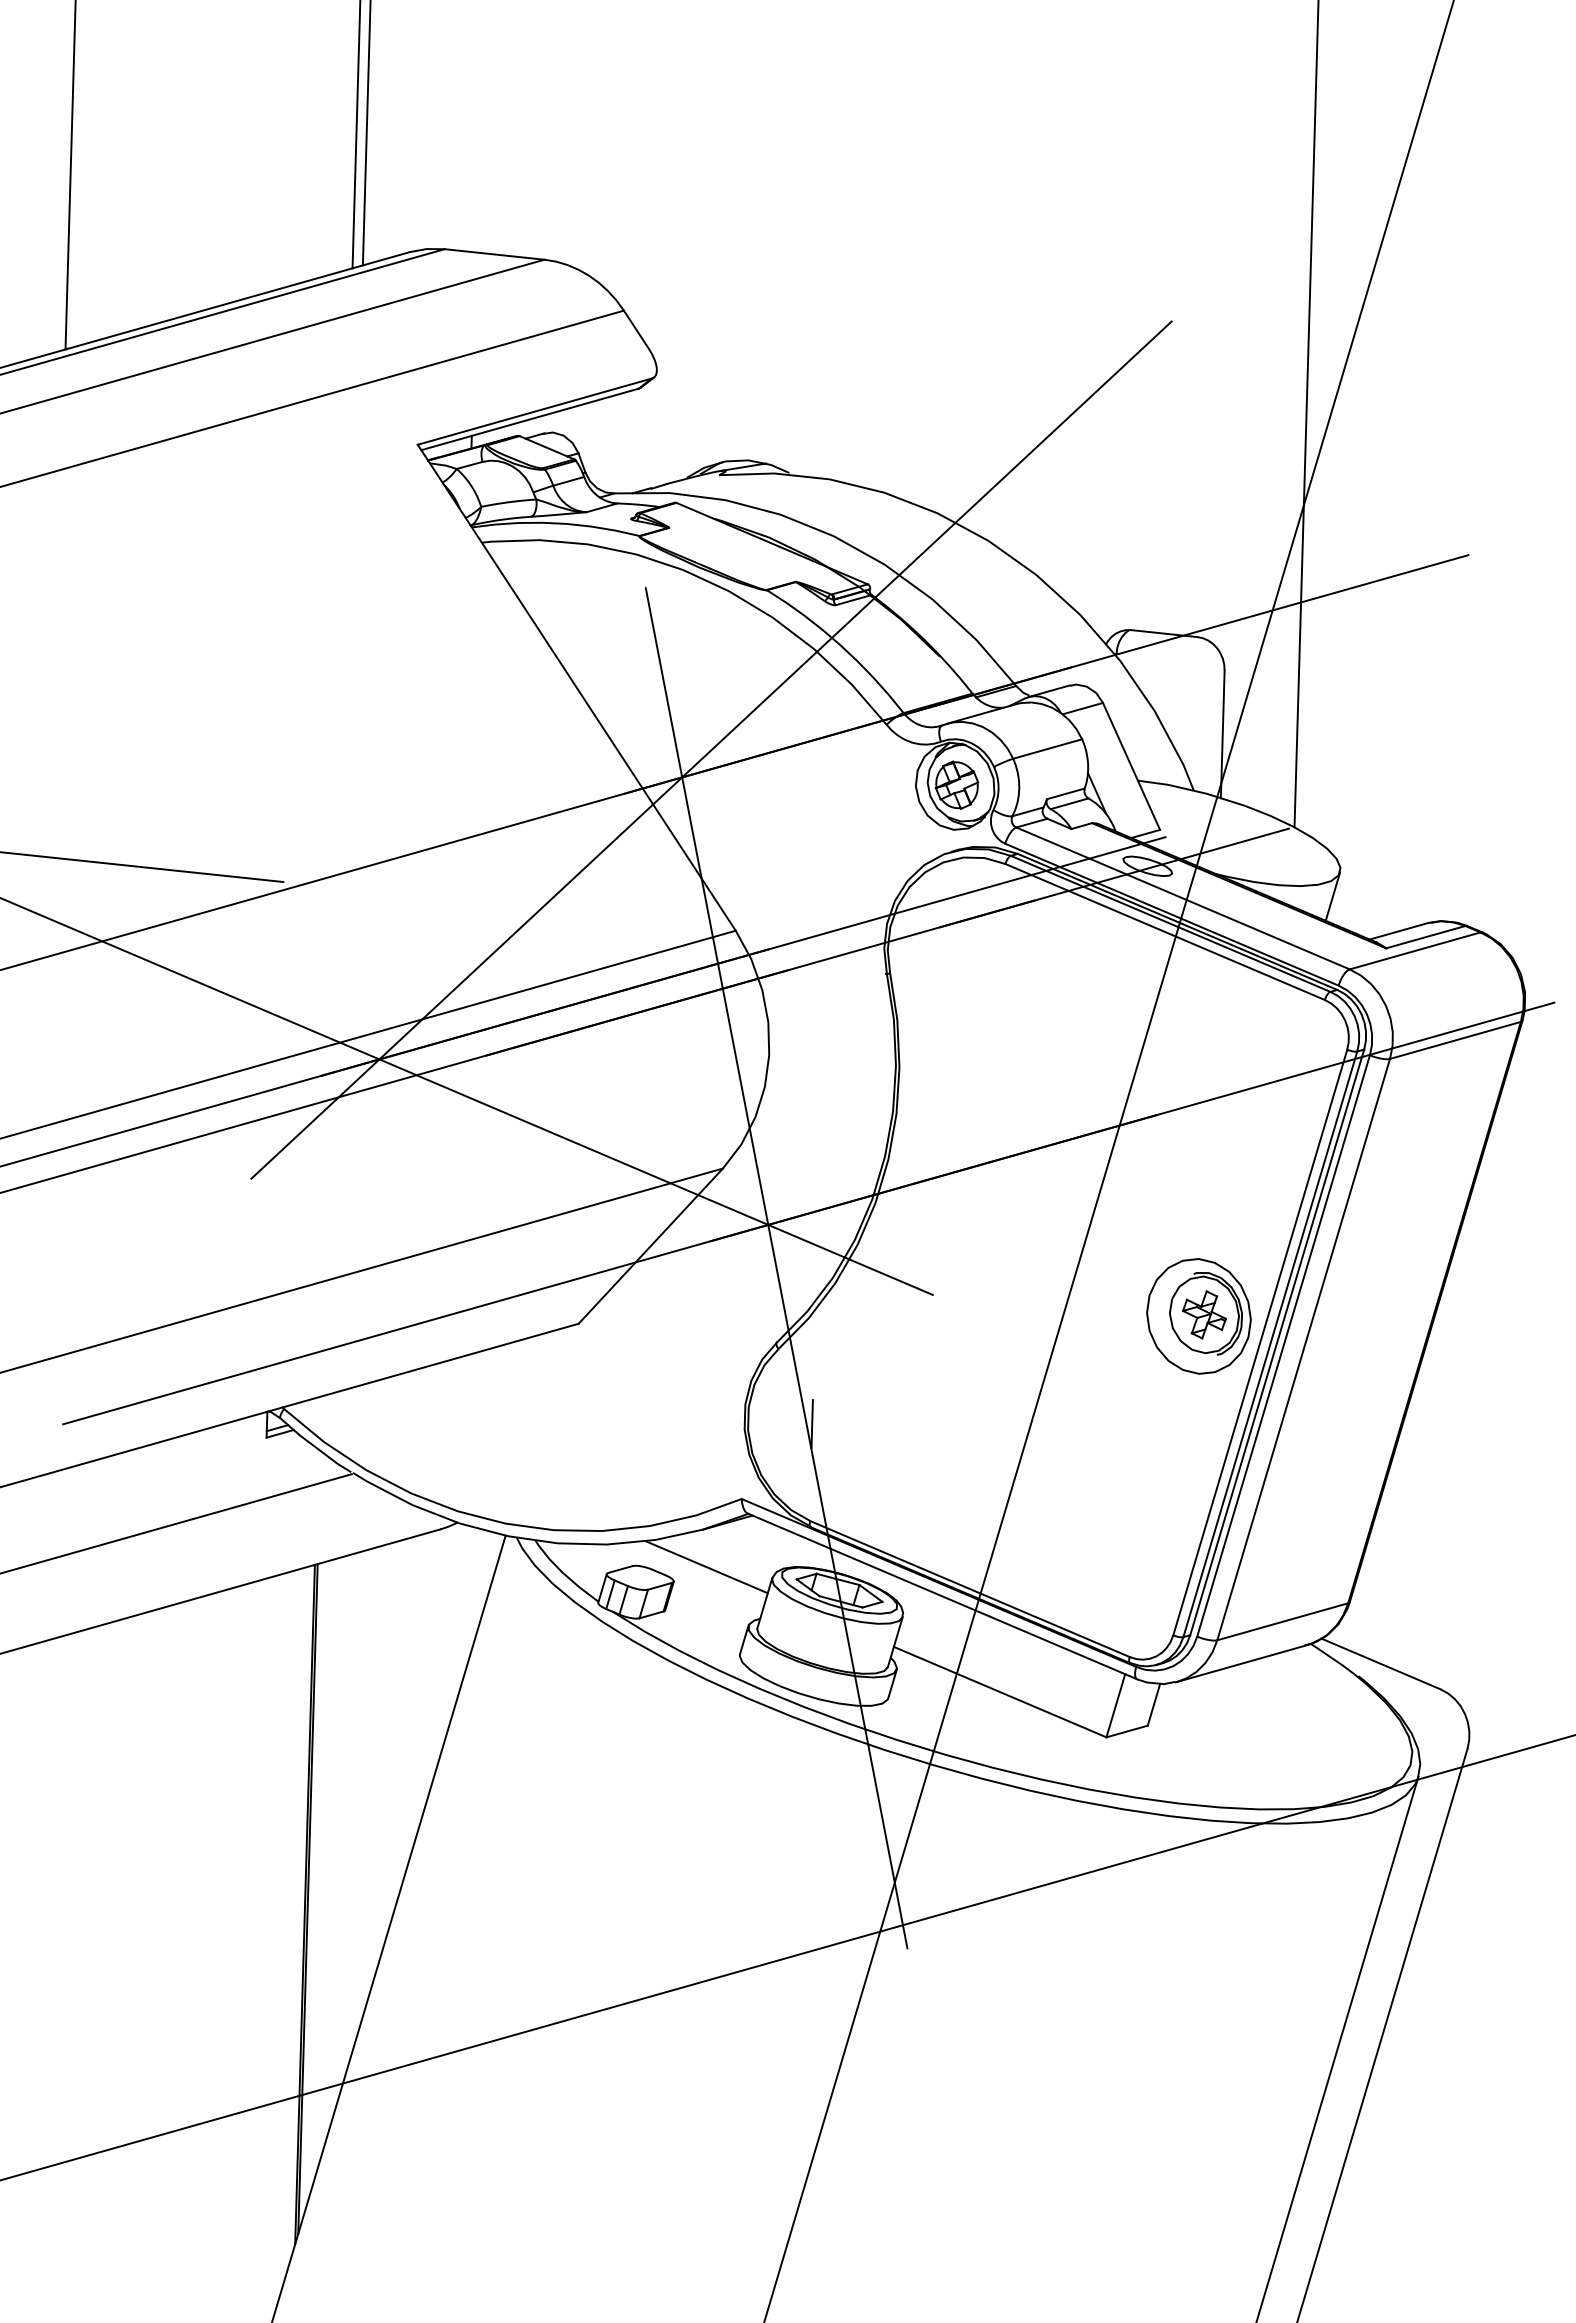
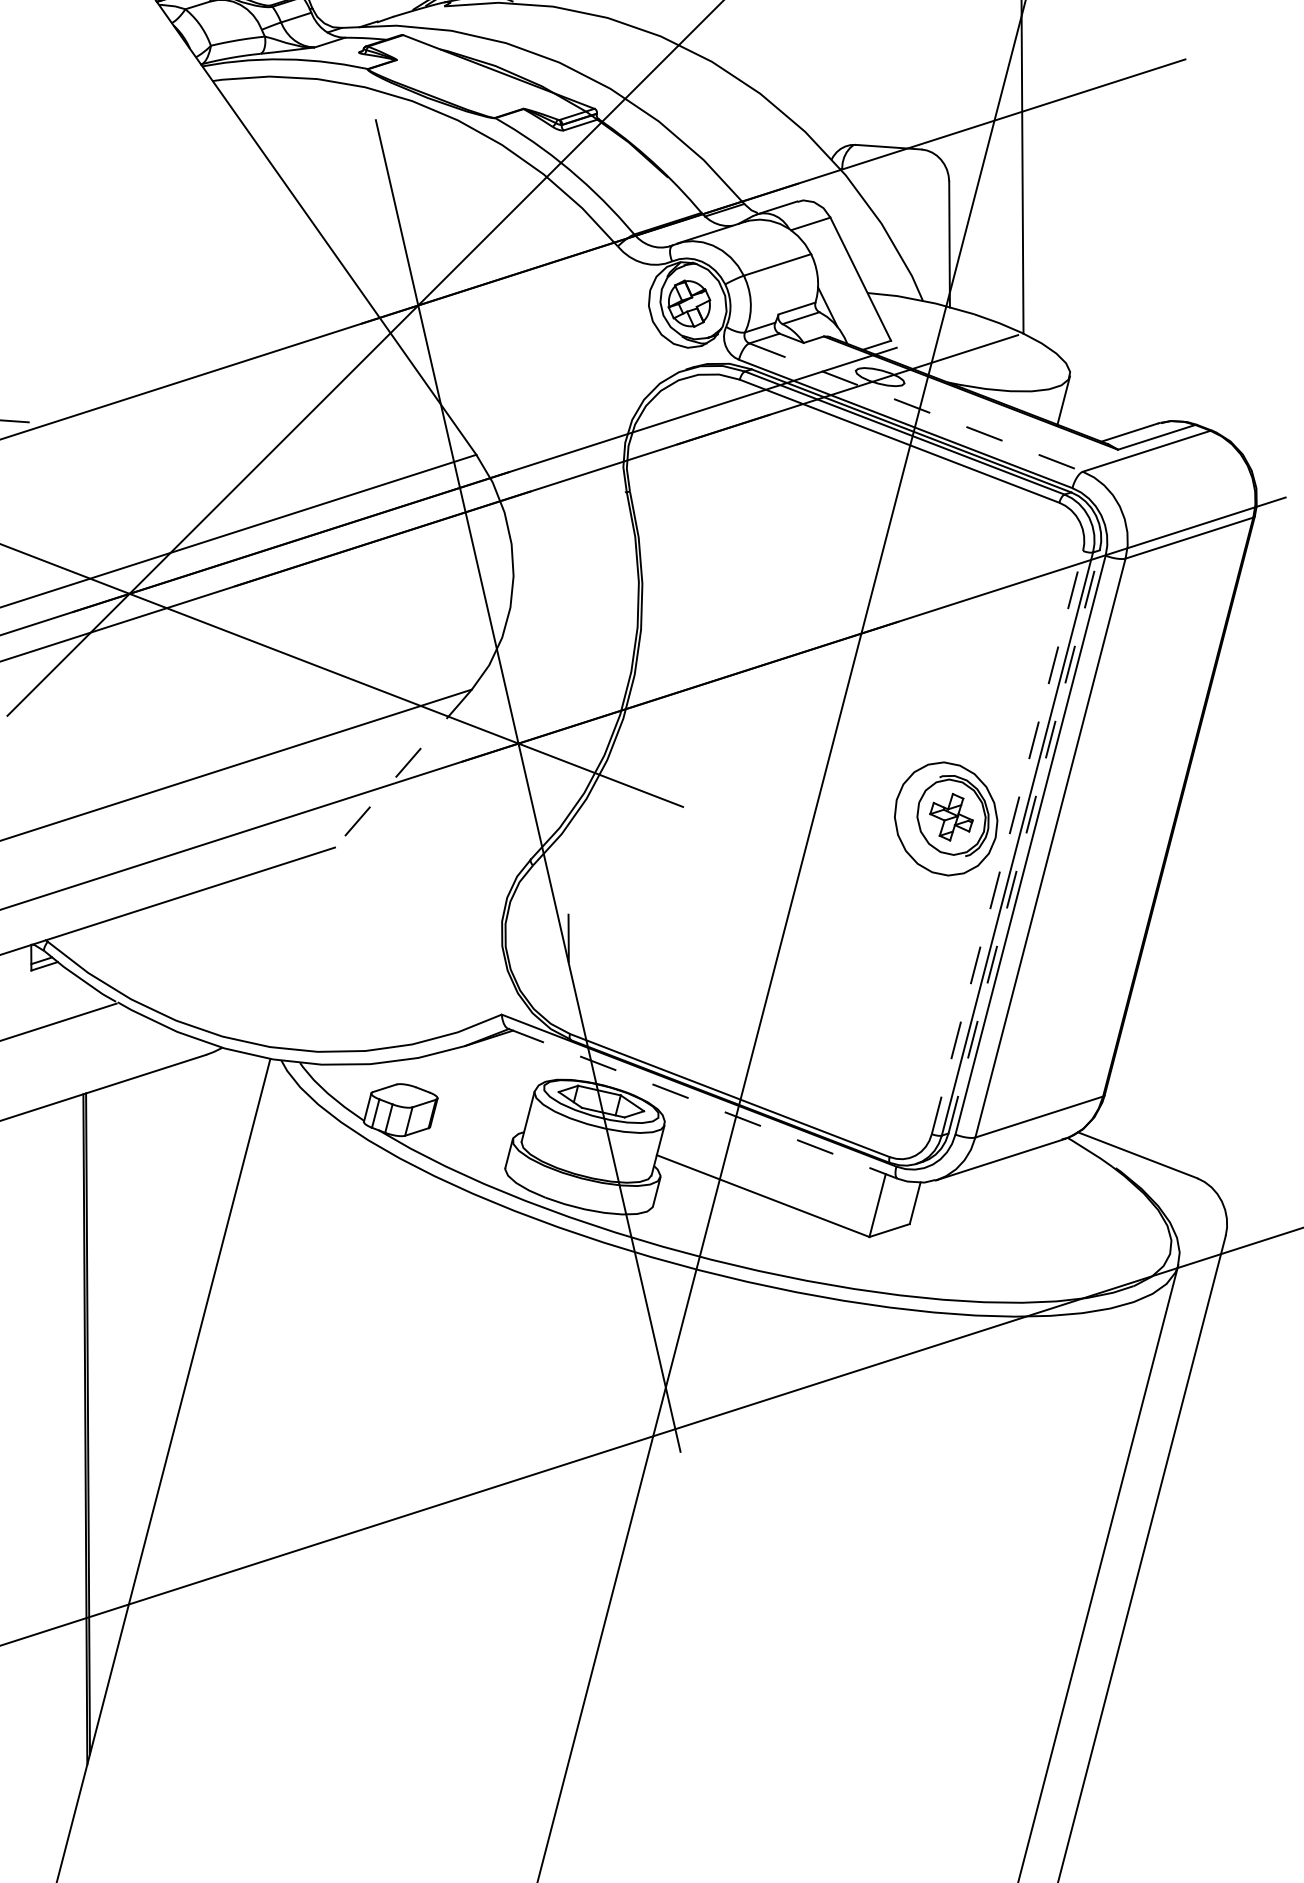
line: (1183, 898) -> (916, 407), solid -> dashed
line: (650, 1246) -> (403, 768), solid -> dashed
line: (1277, 1341) -> (1024, 840), solid -> dashed
line: (1260, 1342) -> (1007, 842), solid -> dashed
line: (706, 1567) -> (469, 1083), removed
line: (942, 1596) -> (703, 1103), solid -> dashed

